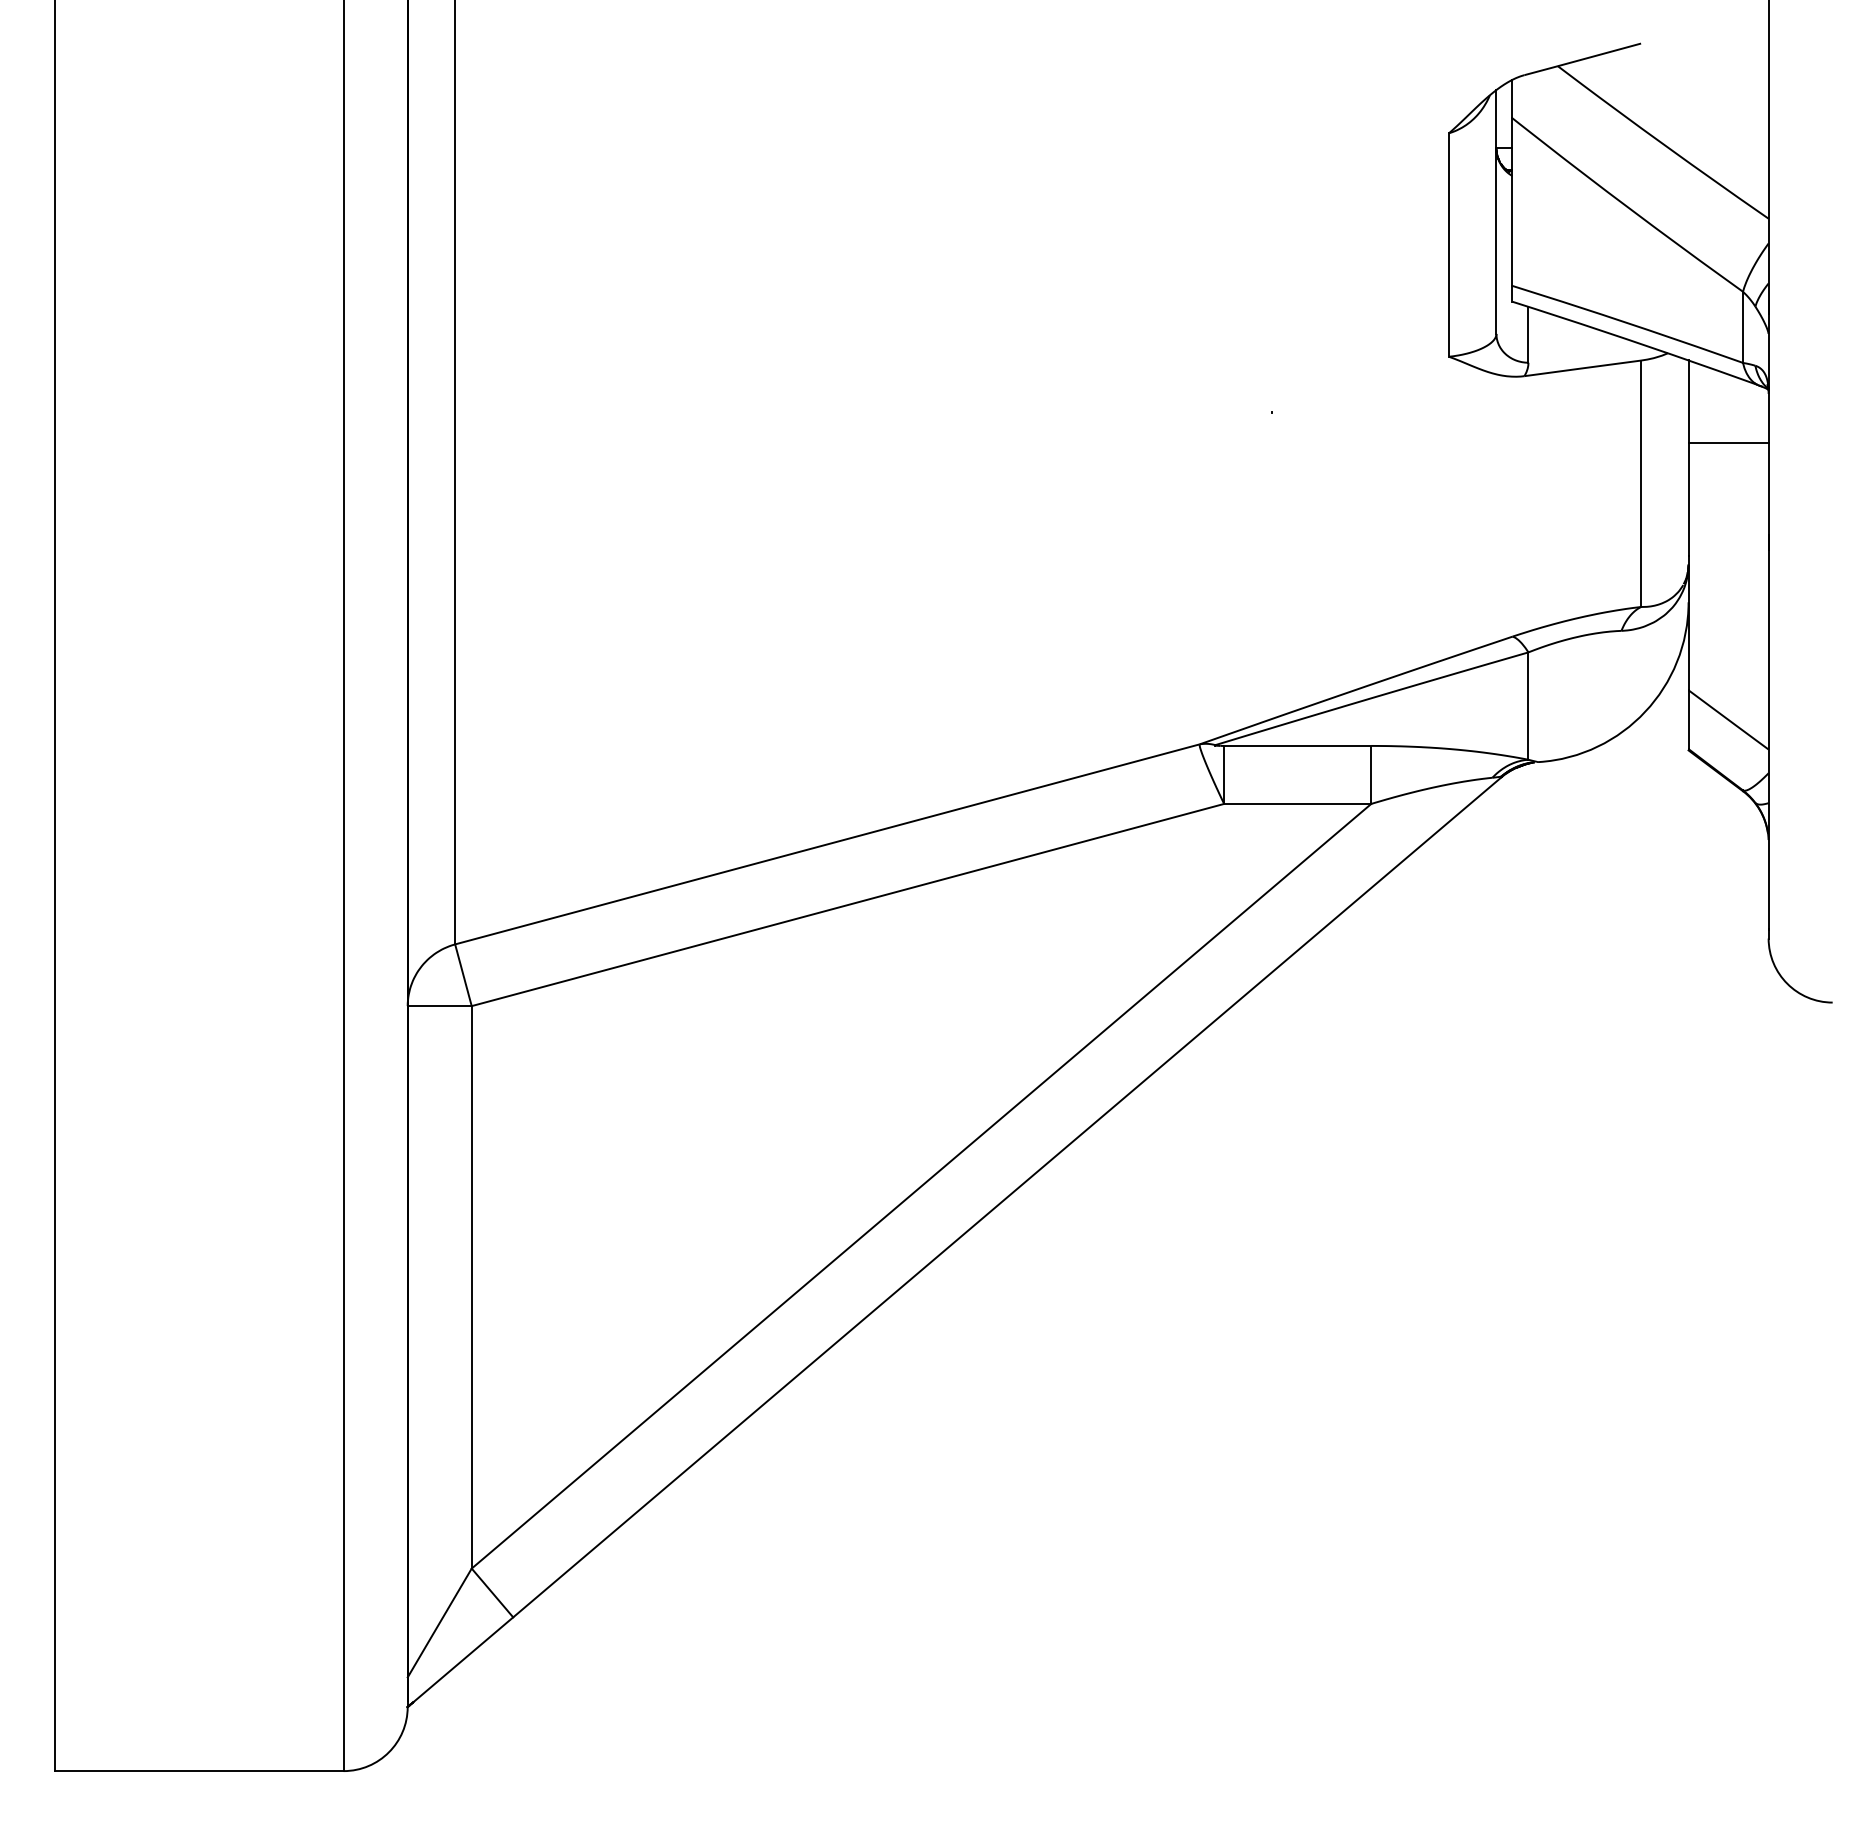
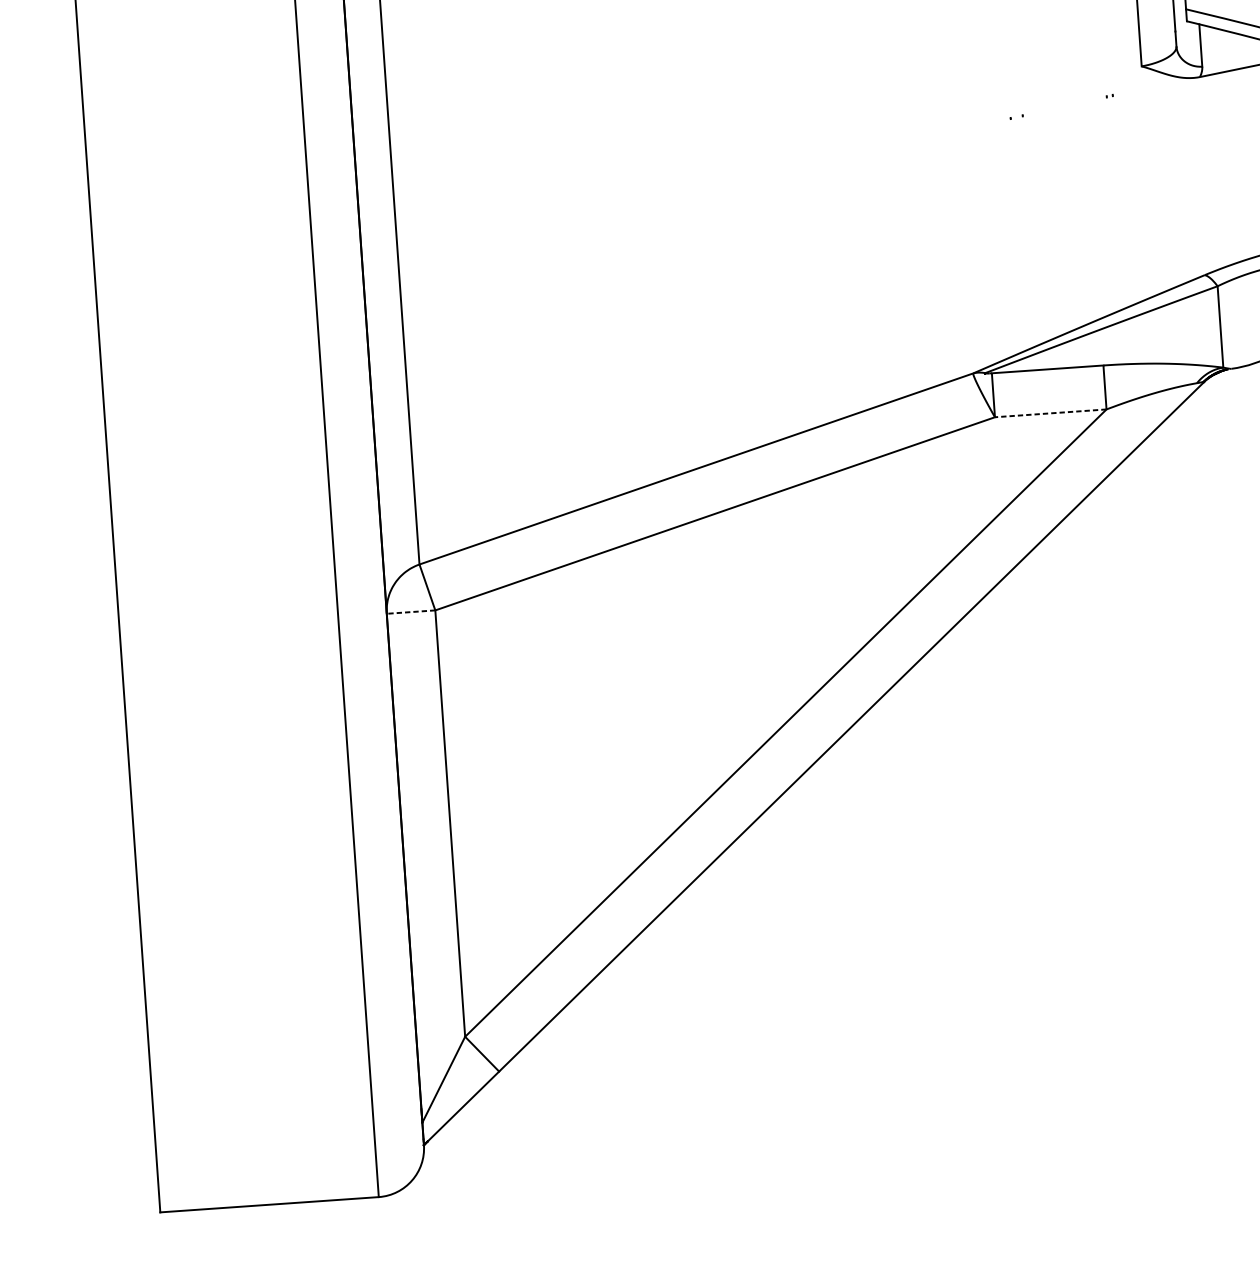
line: (1297, 803) -> (1050, 413), solid -> dashed
line: (439, 1006) -> (410, 612), solid -> dashed

